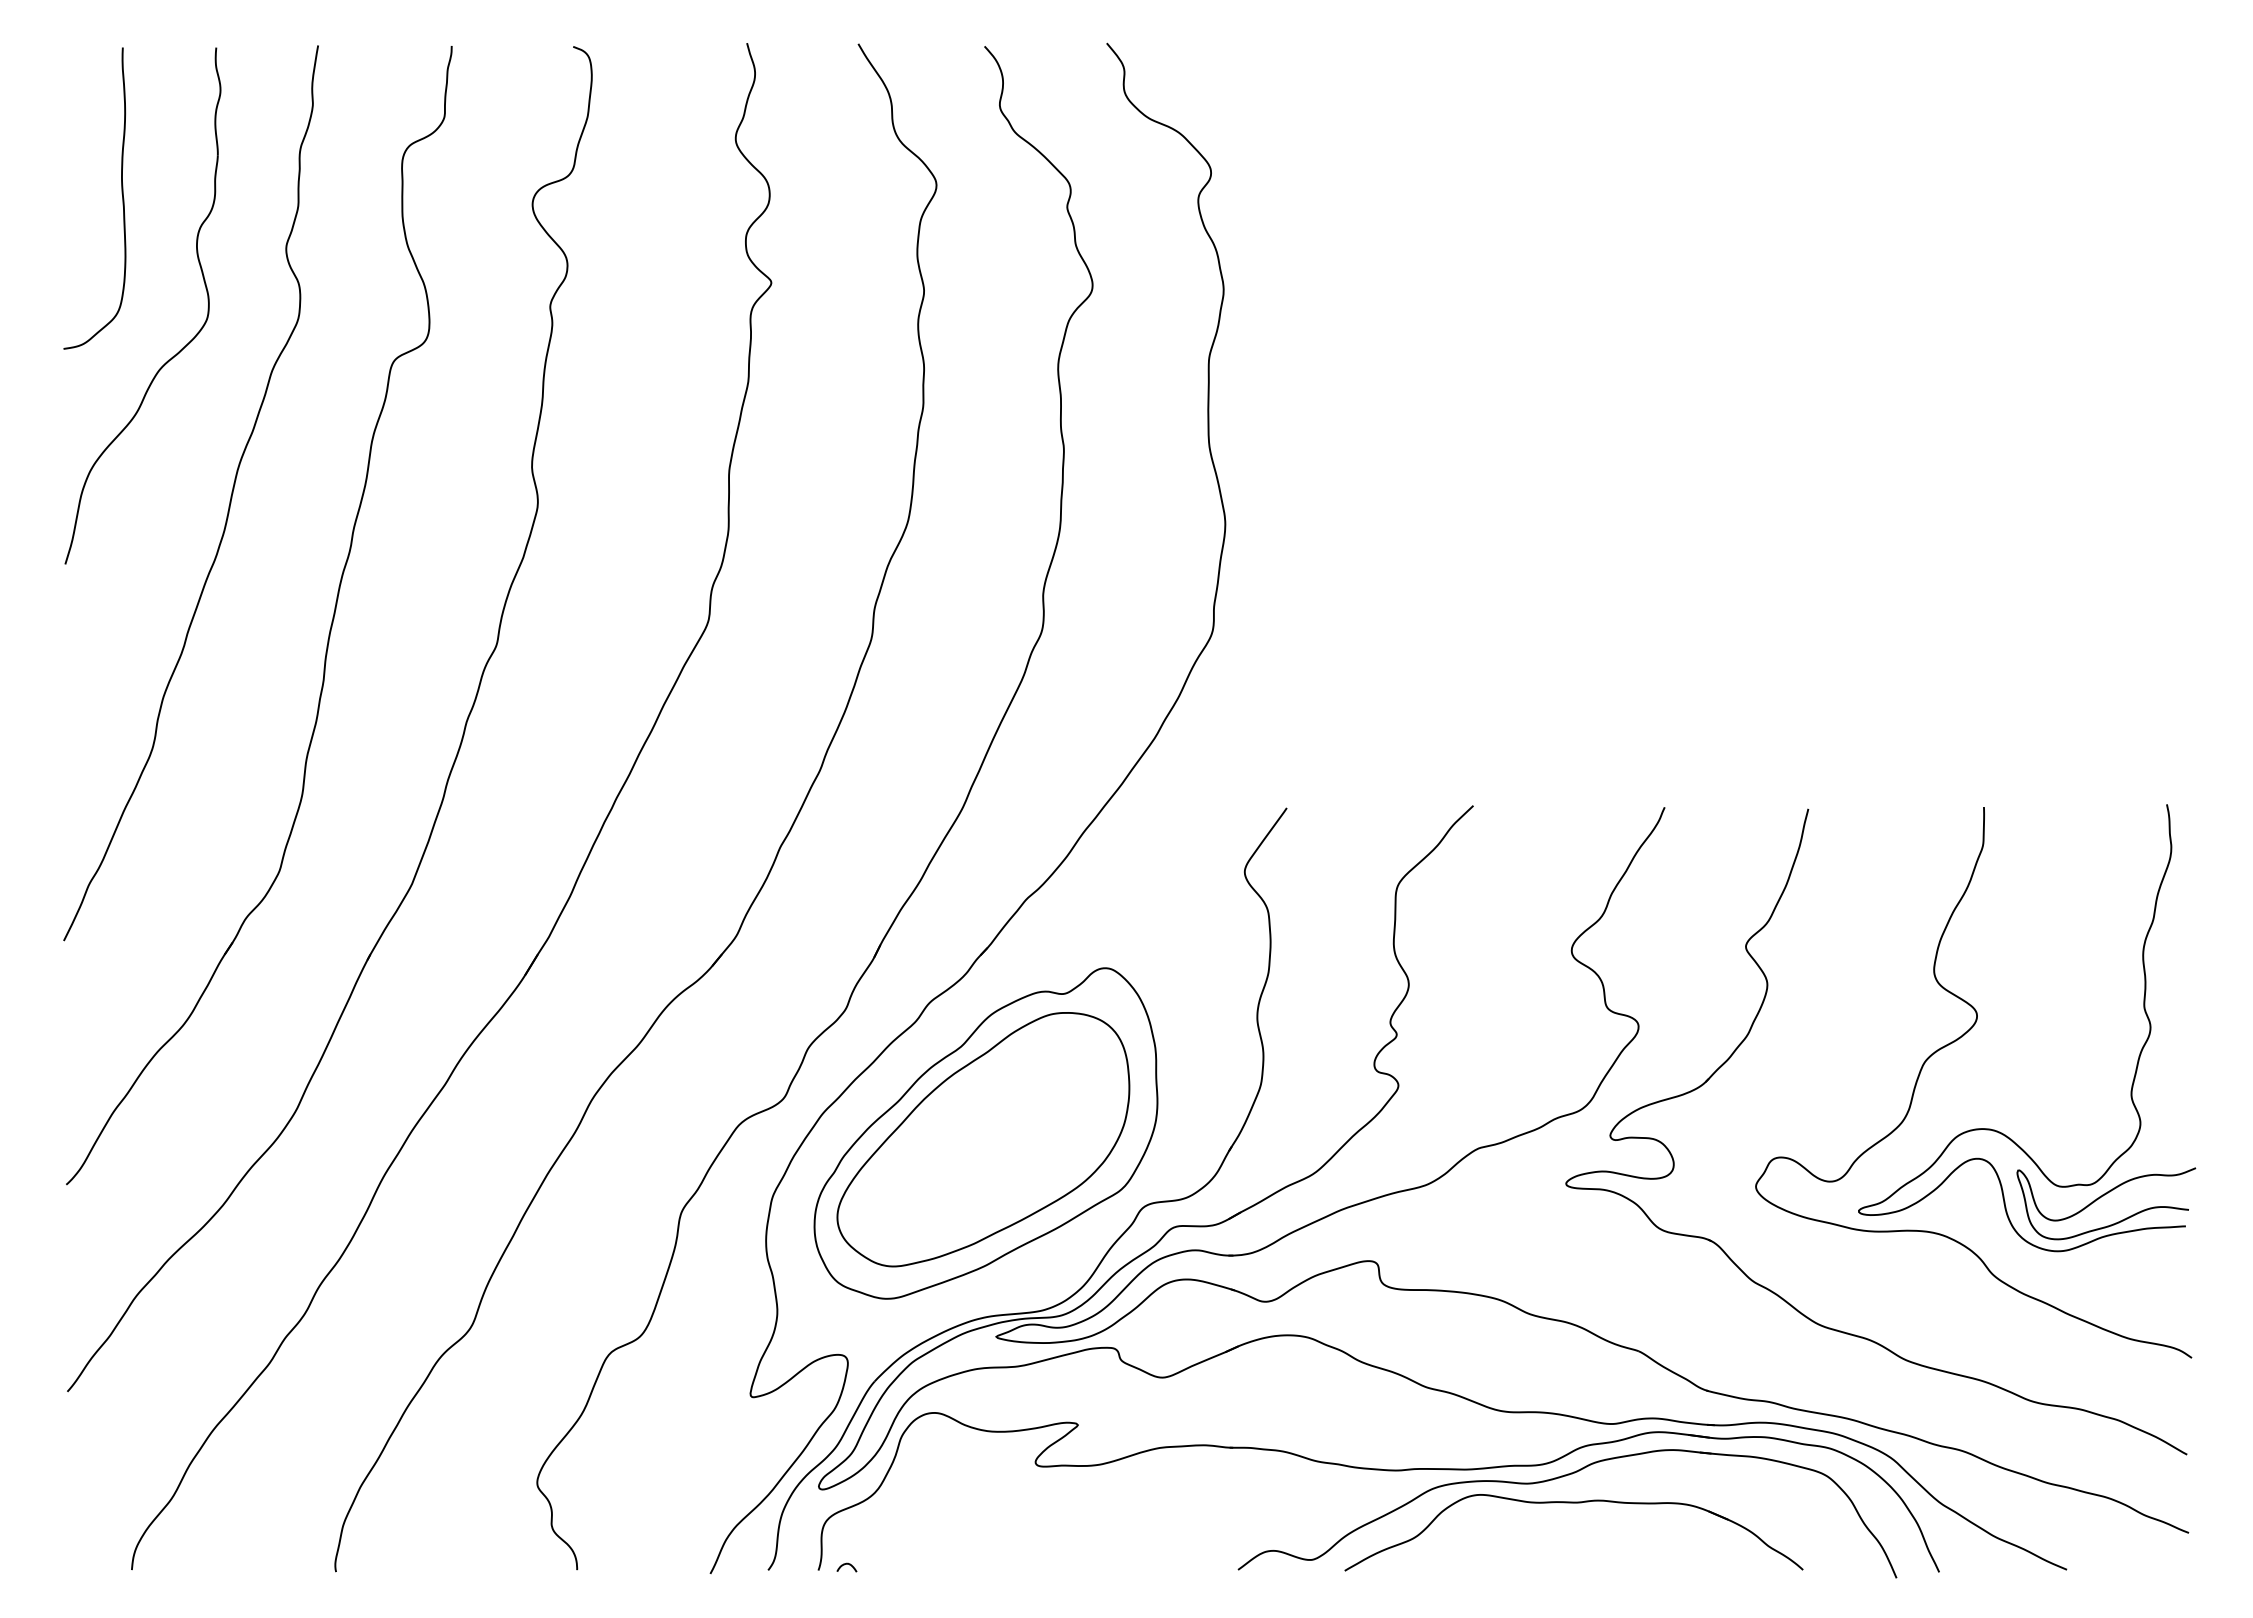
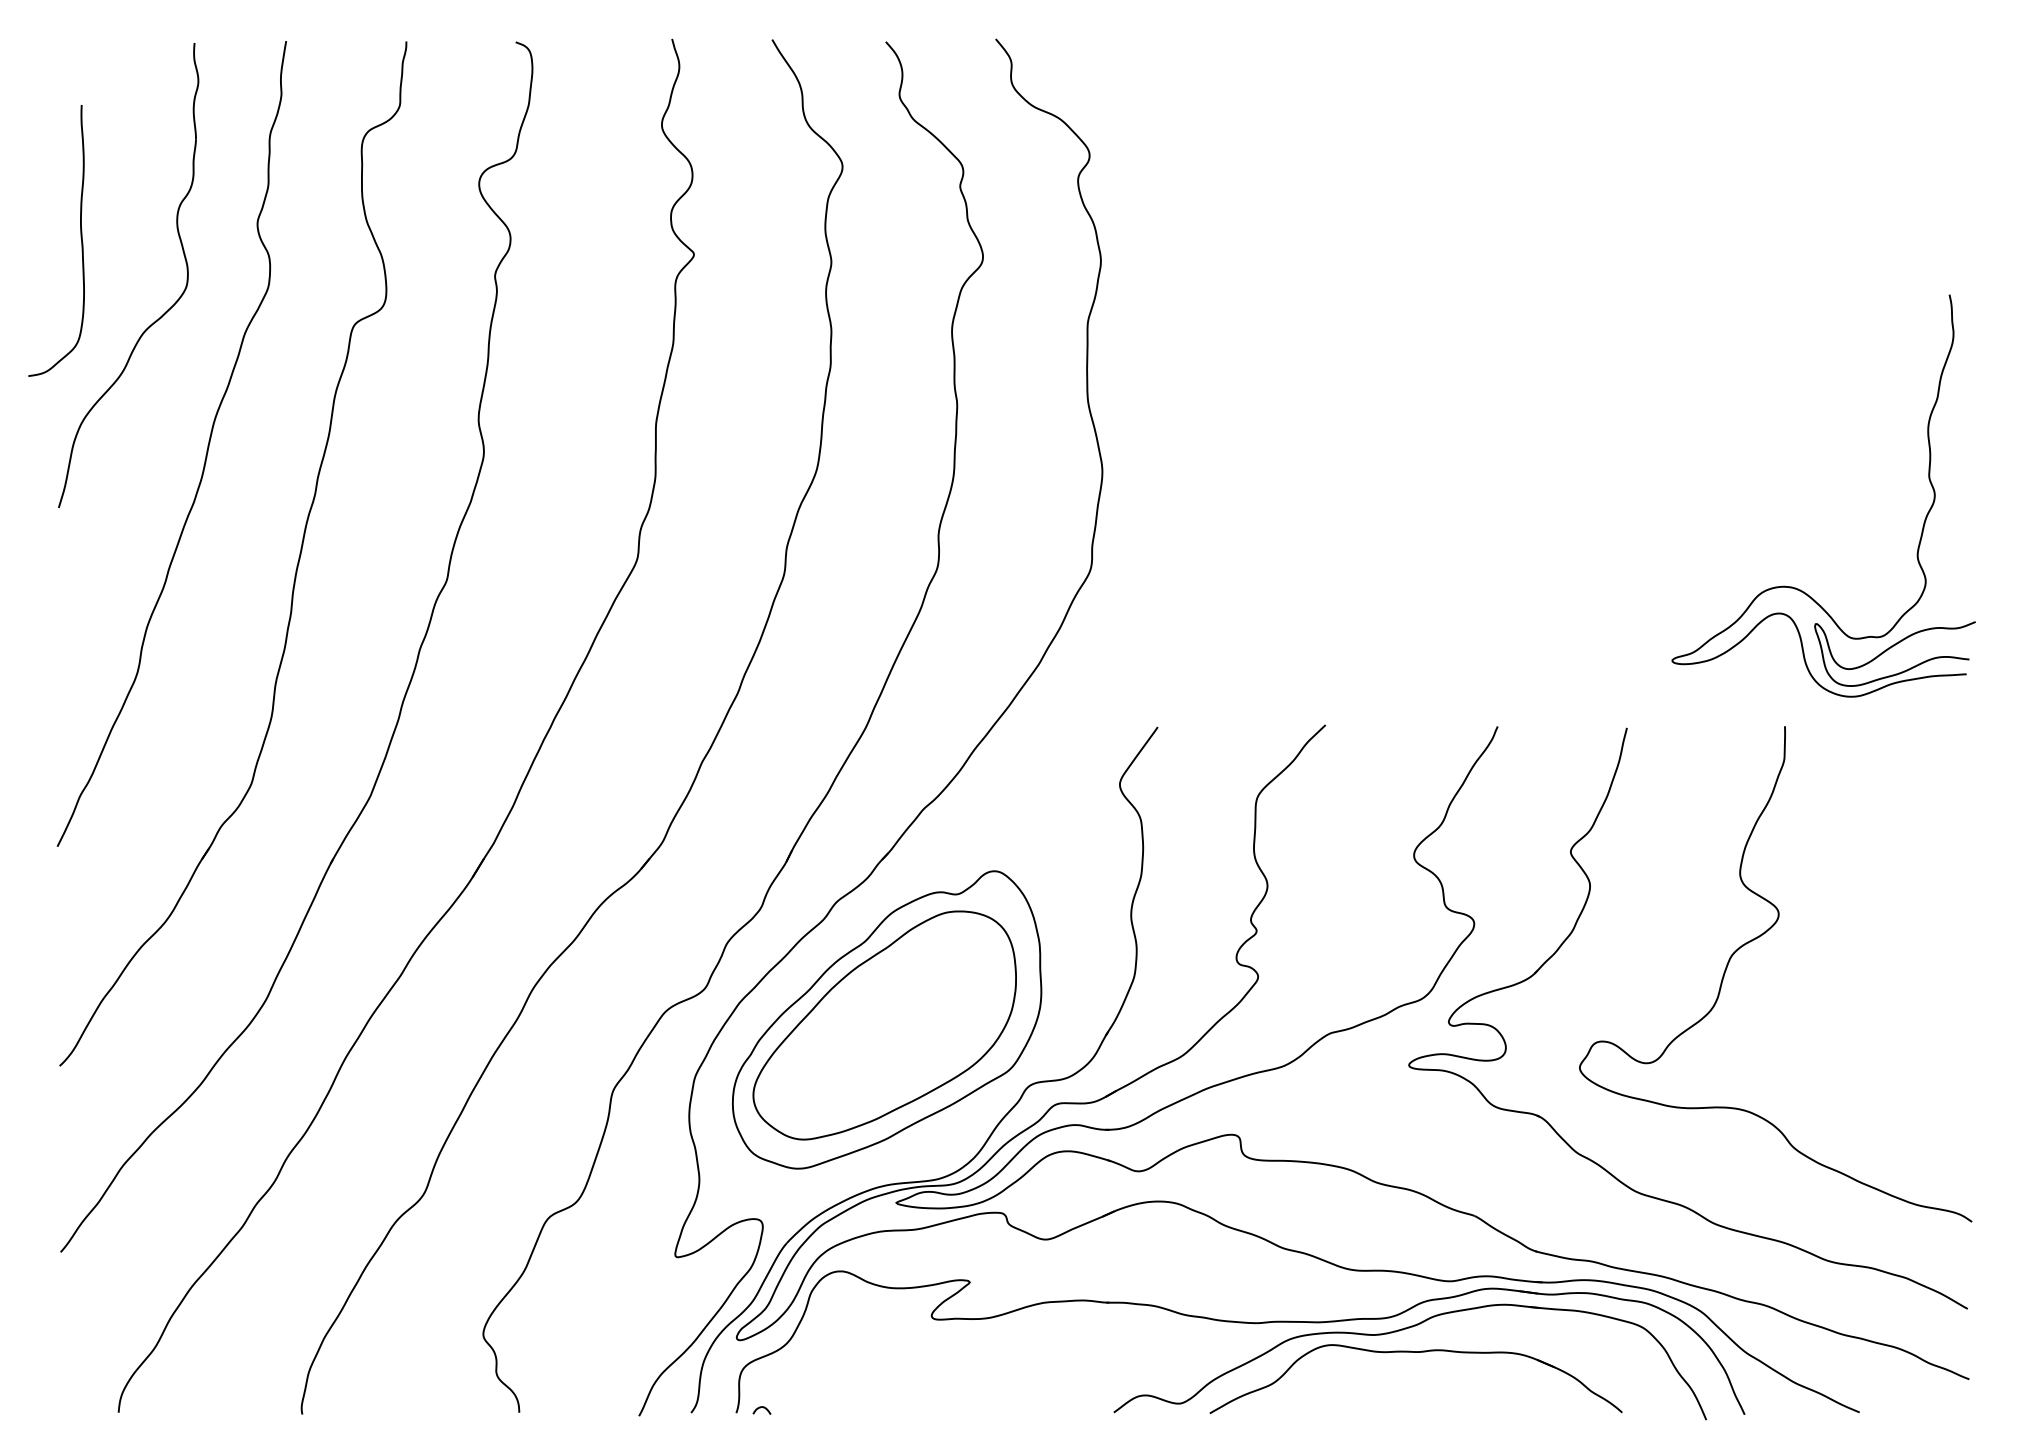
curve: (121, 193) -> (80, 236), moved
part: (1994, 1129) -> (1794, 587), moved

